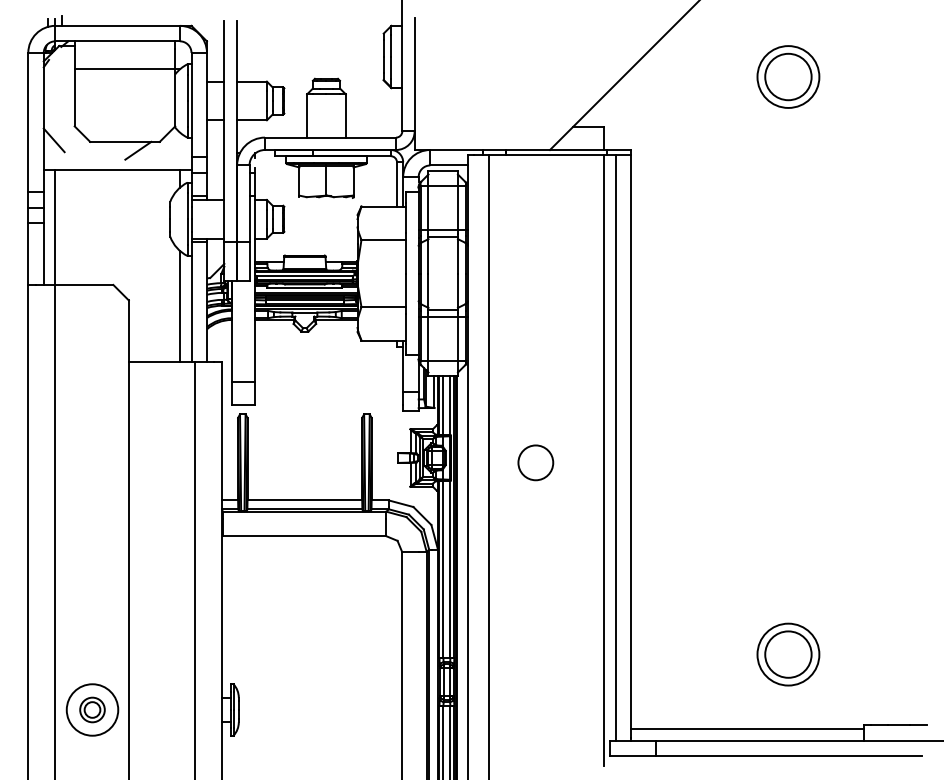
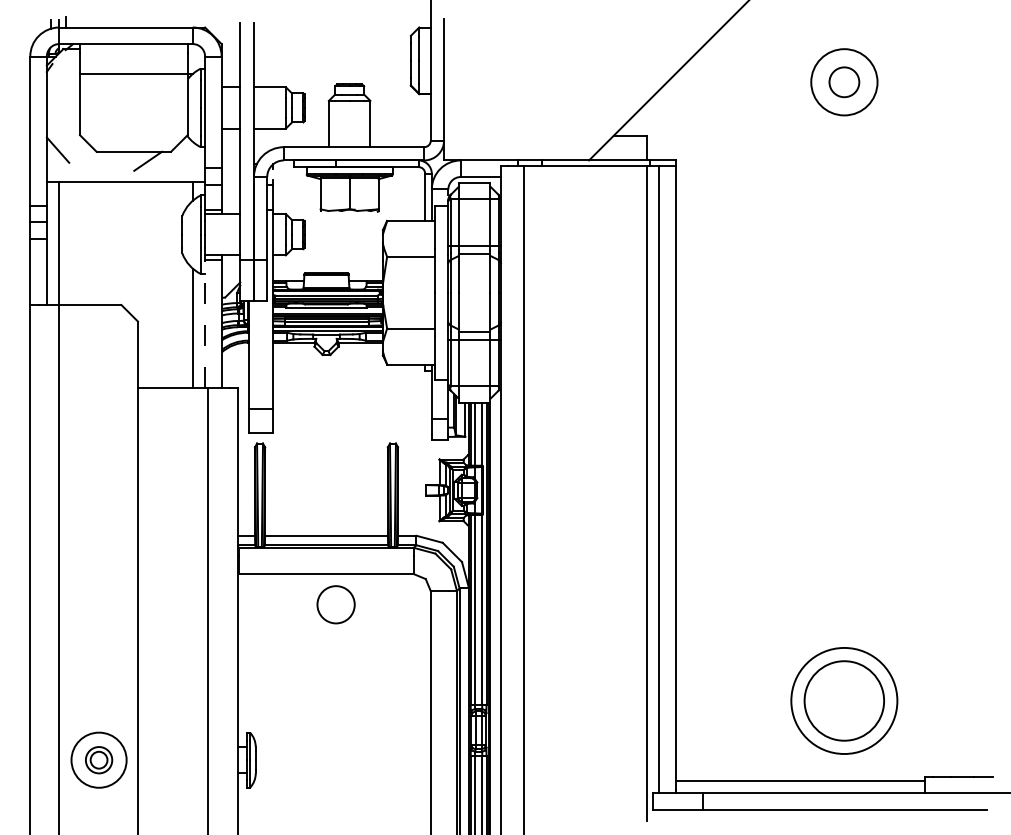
circle: (788, 76) -> (844, 81), size x0.6
line: (191, 302) -> (205, 323), solid -> dashed
circle: (535, 462) -> (335, 604), moved
part: (788, 654) -> (844, 700), size x1.6

